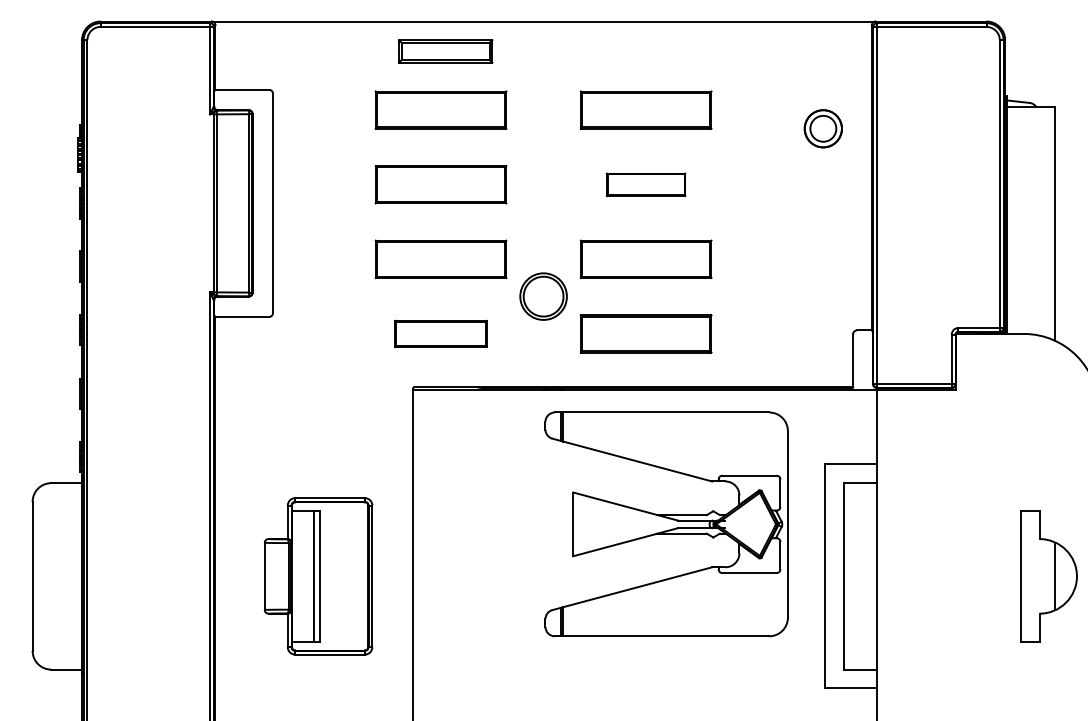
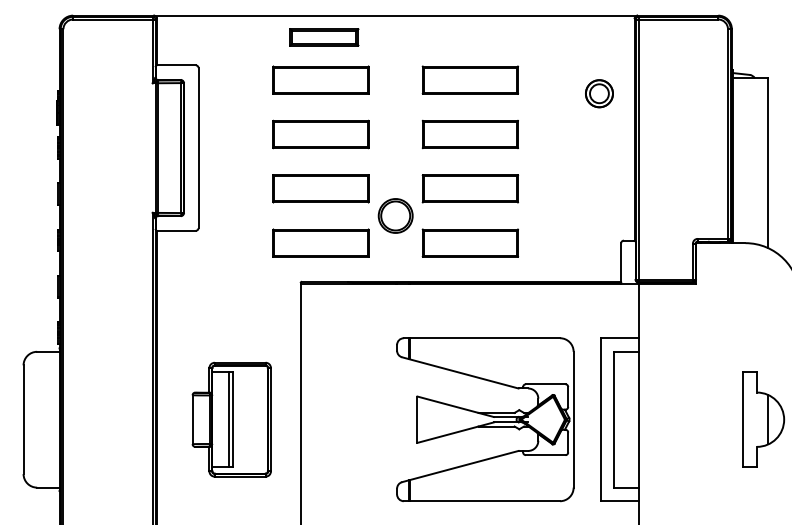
part: (645, 184) -> (469, 134), size x1.67
part: (440, 333) -> (320, 242), size x1.43
part: (666, 524) -> (485, 419), moved

